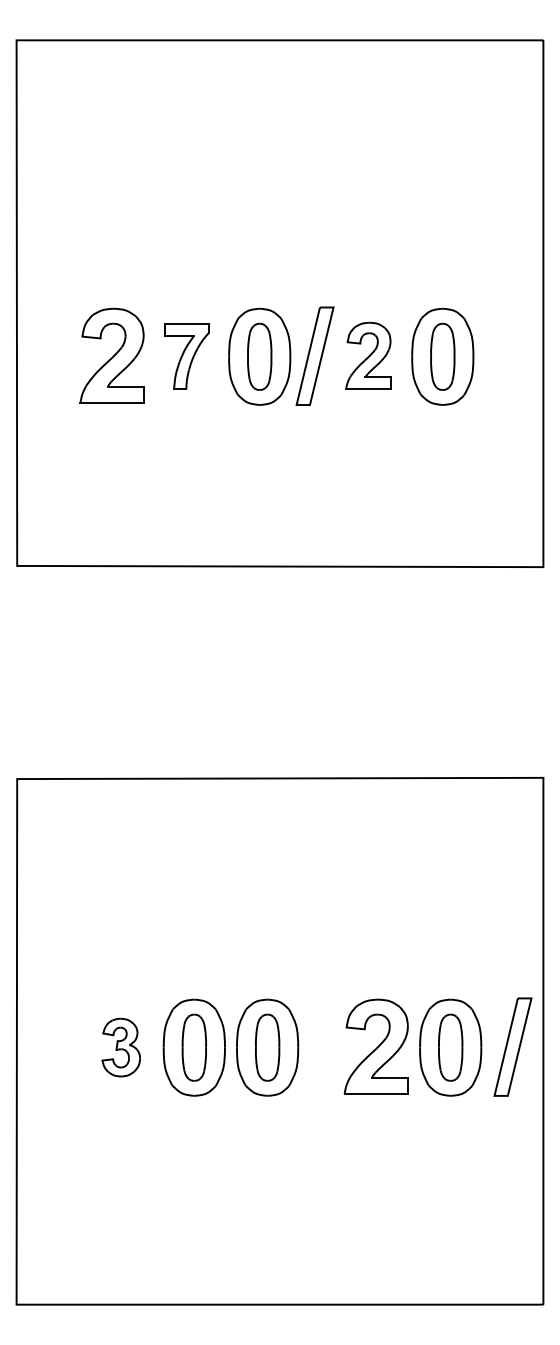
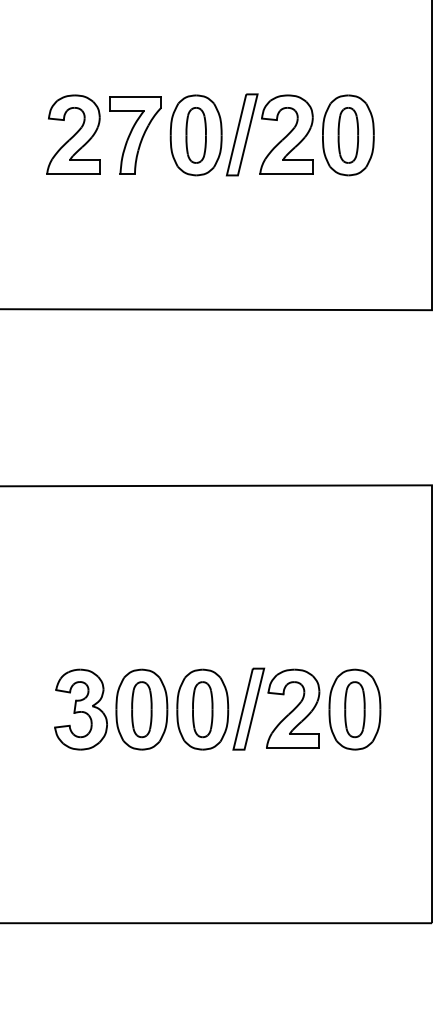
part: (368, 355) -> (286, 134), size x1.43
part: (186, 356) -> (135, 135), size x1.43
part: (512, 1046) -> (248, 708), moved
part: (121, 1047) -> (81, 709), size x1.67

